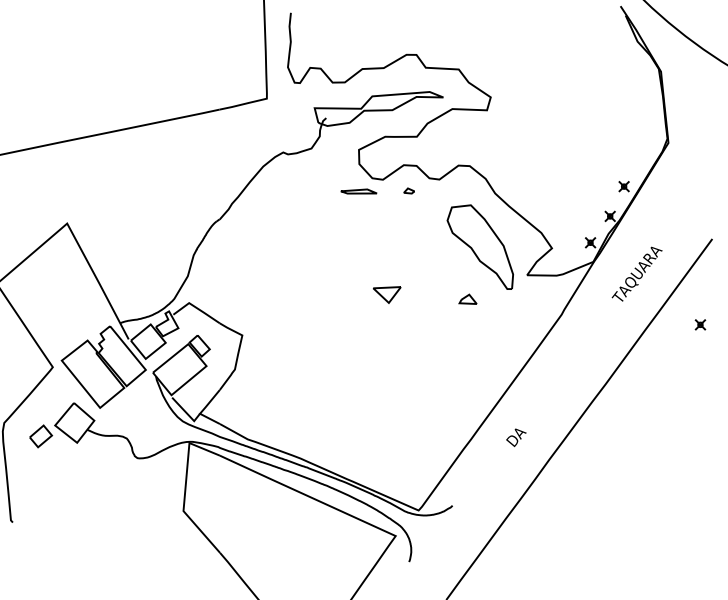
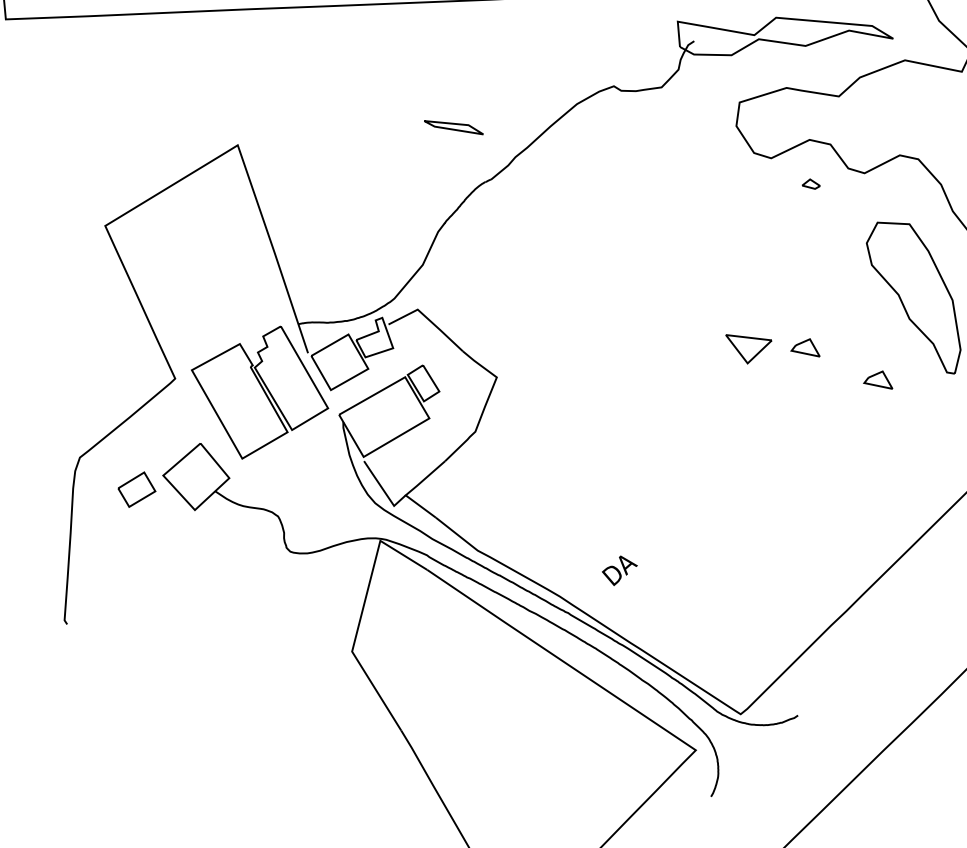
part: (358, 191) -> (453, 126), moved
part: (421, 286) -> (805, 345), added
text: (516, 437) -> (619, 570), moved

